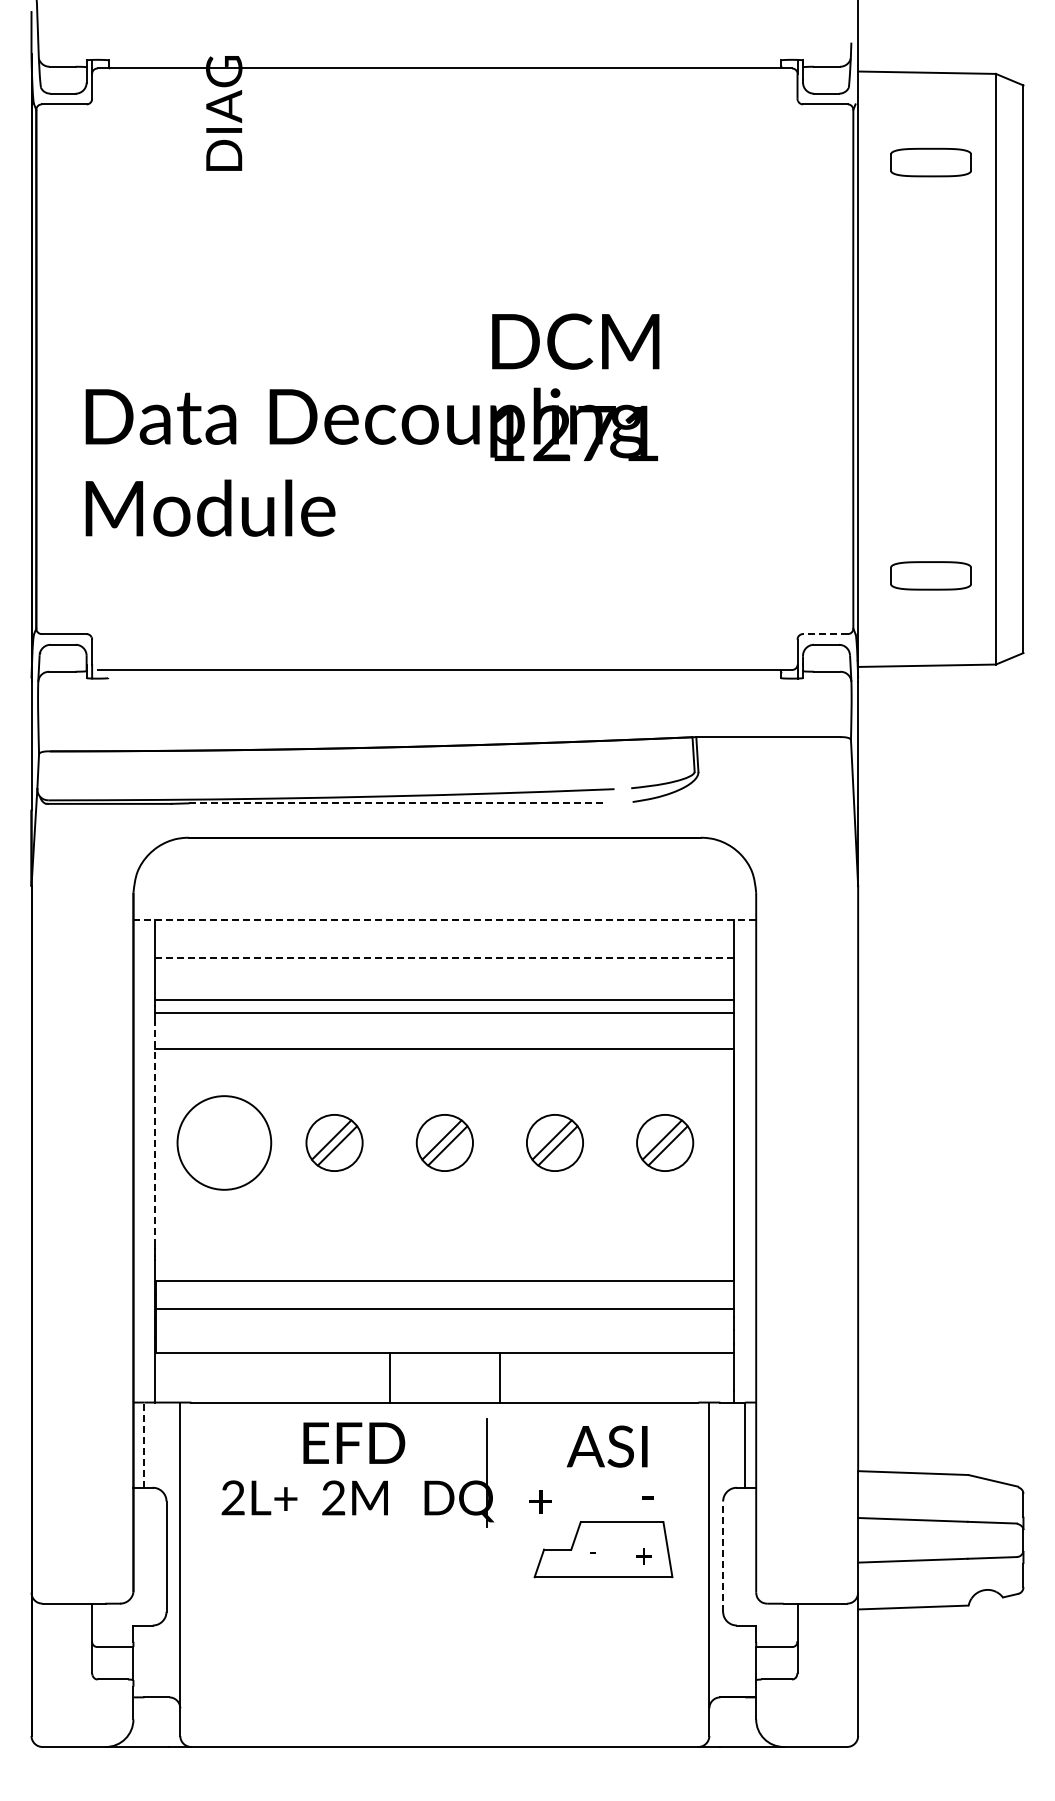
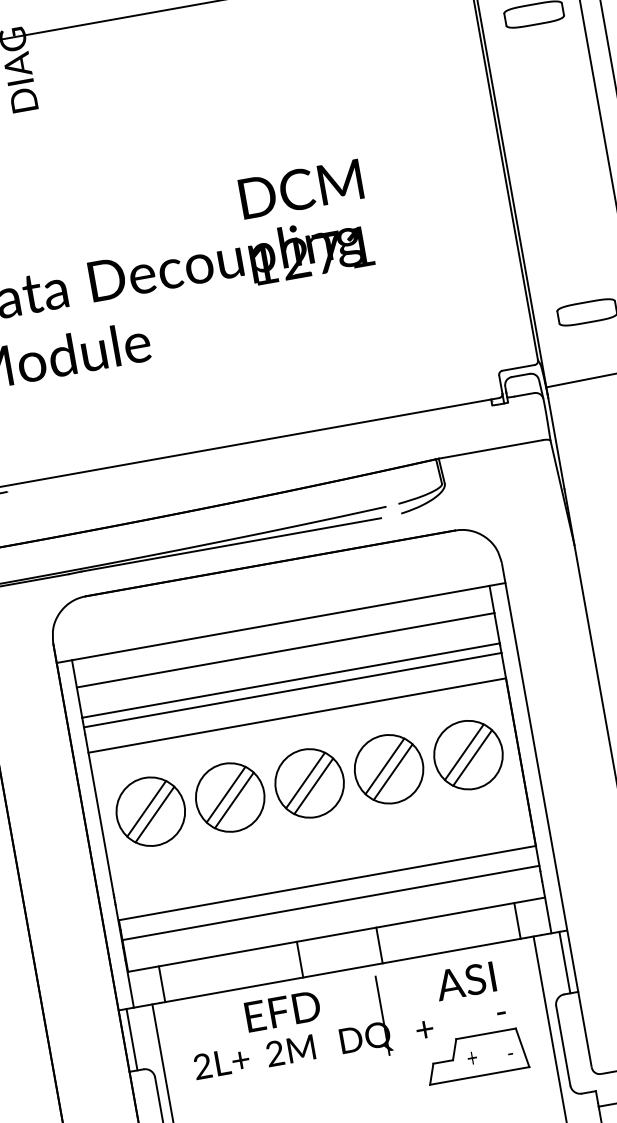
line: (824, 634) -> (517, 368), dashed -> solid
line: (396, 803) -> (231, 545), dashed -> solid
line: (445, 920) -> (281, 623), dashed -> solid
line: (444, 958) -> (285, 650), dashed -> solid
line: (154, 1134) -> (99, 814), dashed -> solid
line: (219, 1137) -> (146, 808), added
part: (334, 1142) -> (230, 797), size x1.67
part: (444, 1142) -> (309, 783), size x1.67
part: (554, 1142) -> (388, 769), size x1.67
part: (664, 1142) -> (467, 754), size x1.67
line: (229, 1147) -> (155, 814), added
line: (198, 1377) -> (162, 984), added
line: (691, 1377) -> (517, 920), added
line: (144, 1445) -> (132, 1039), dashed -> solid
text: (596, 1551) -> (471, 1058), - -> +
text: (644, 1556) -> (506, 1055), + -> -
line: (723, 1556) -> (563, 1045), dashed -> solid

